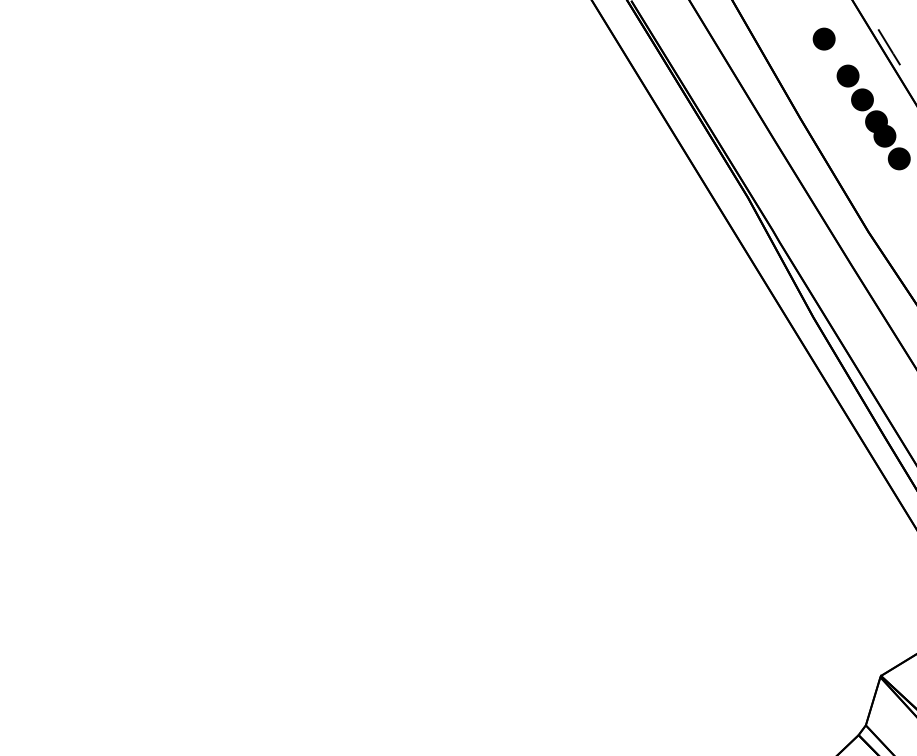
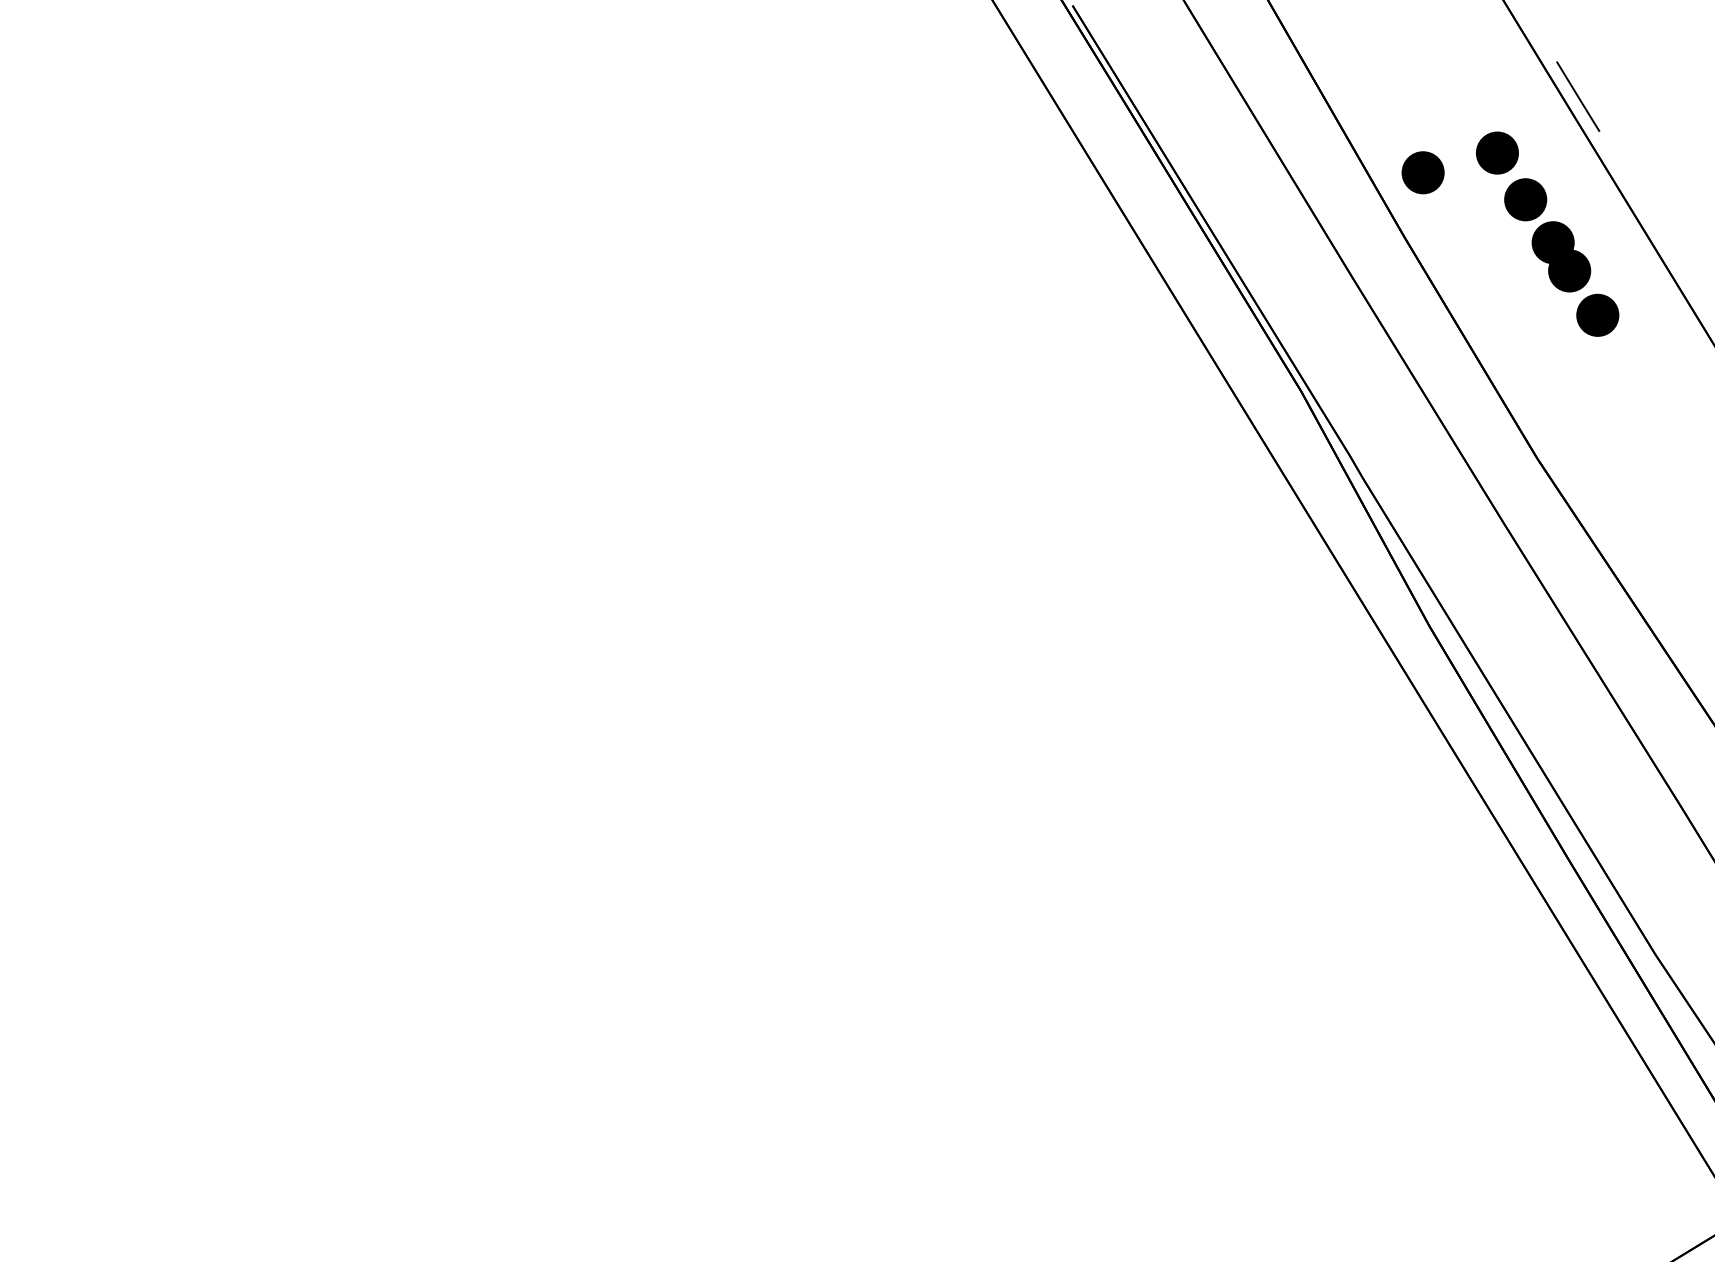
part: (823, 38) -> (1421, 171), moved

